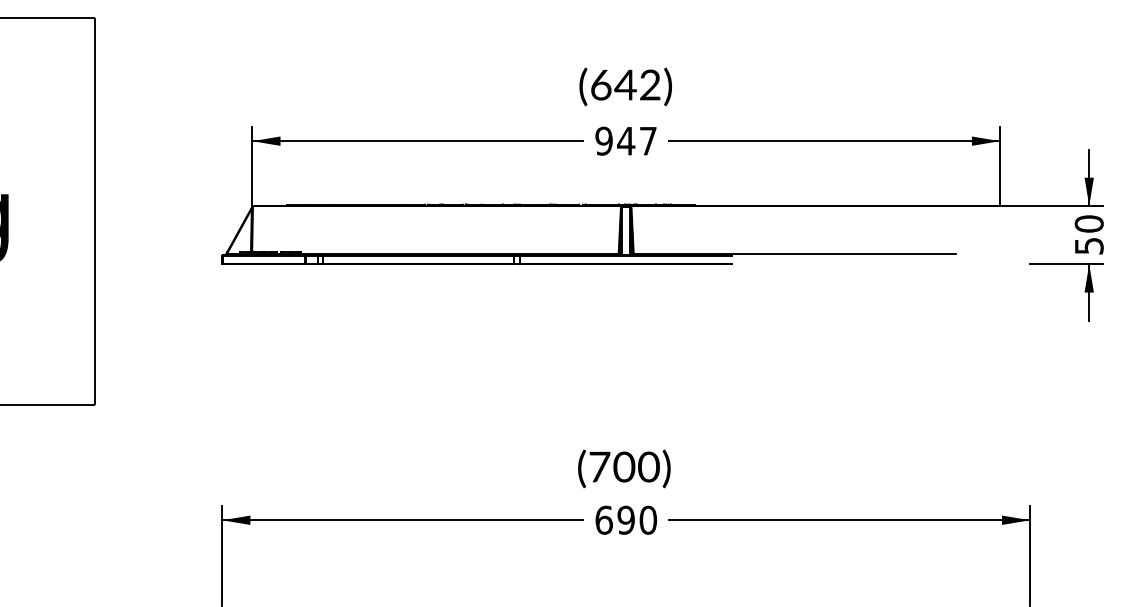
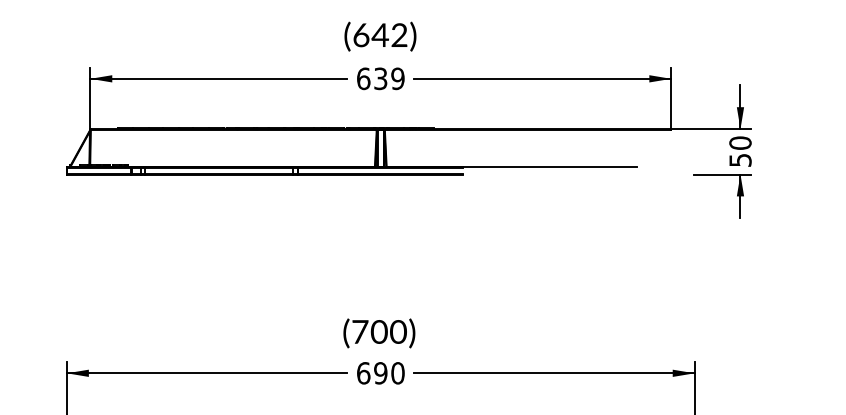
text: (625, 140) -> (380, 78), 947 -> 639

